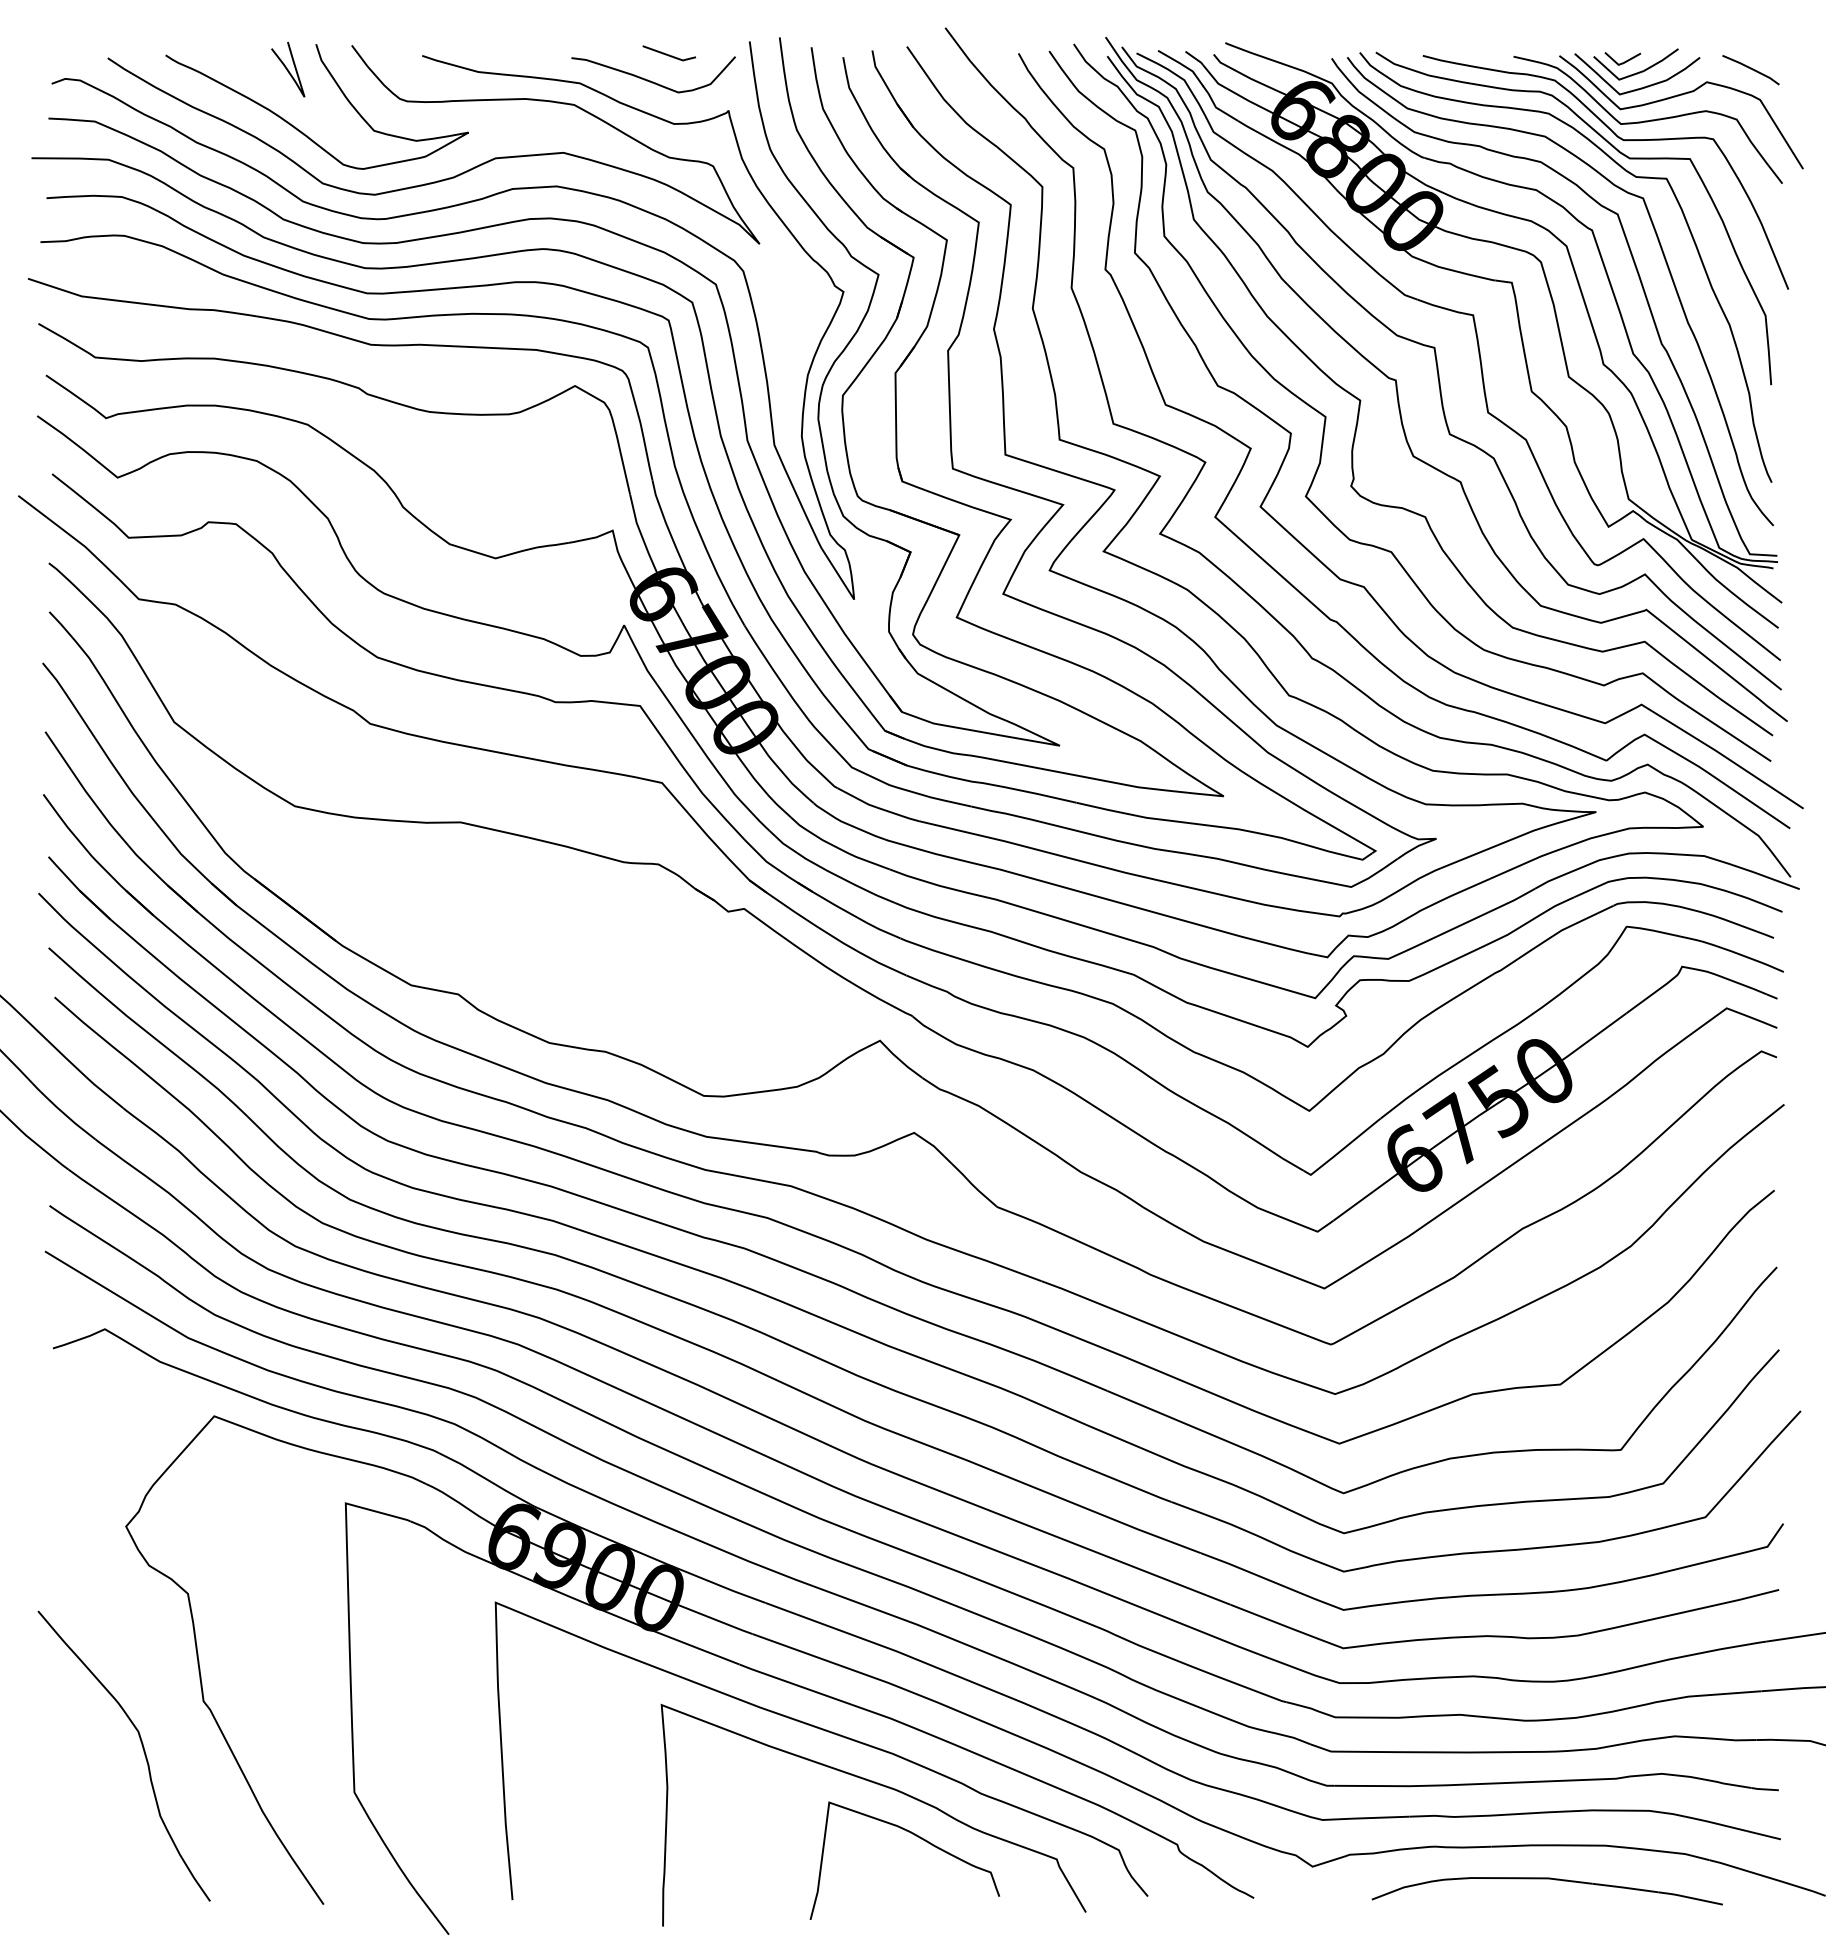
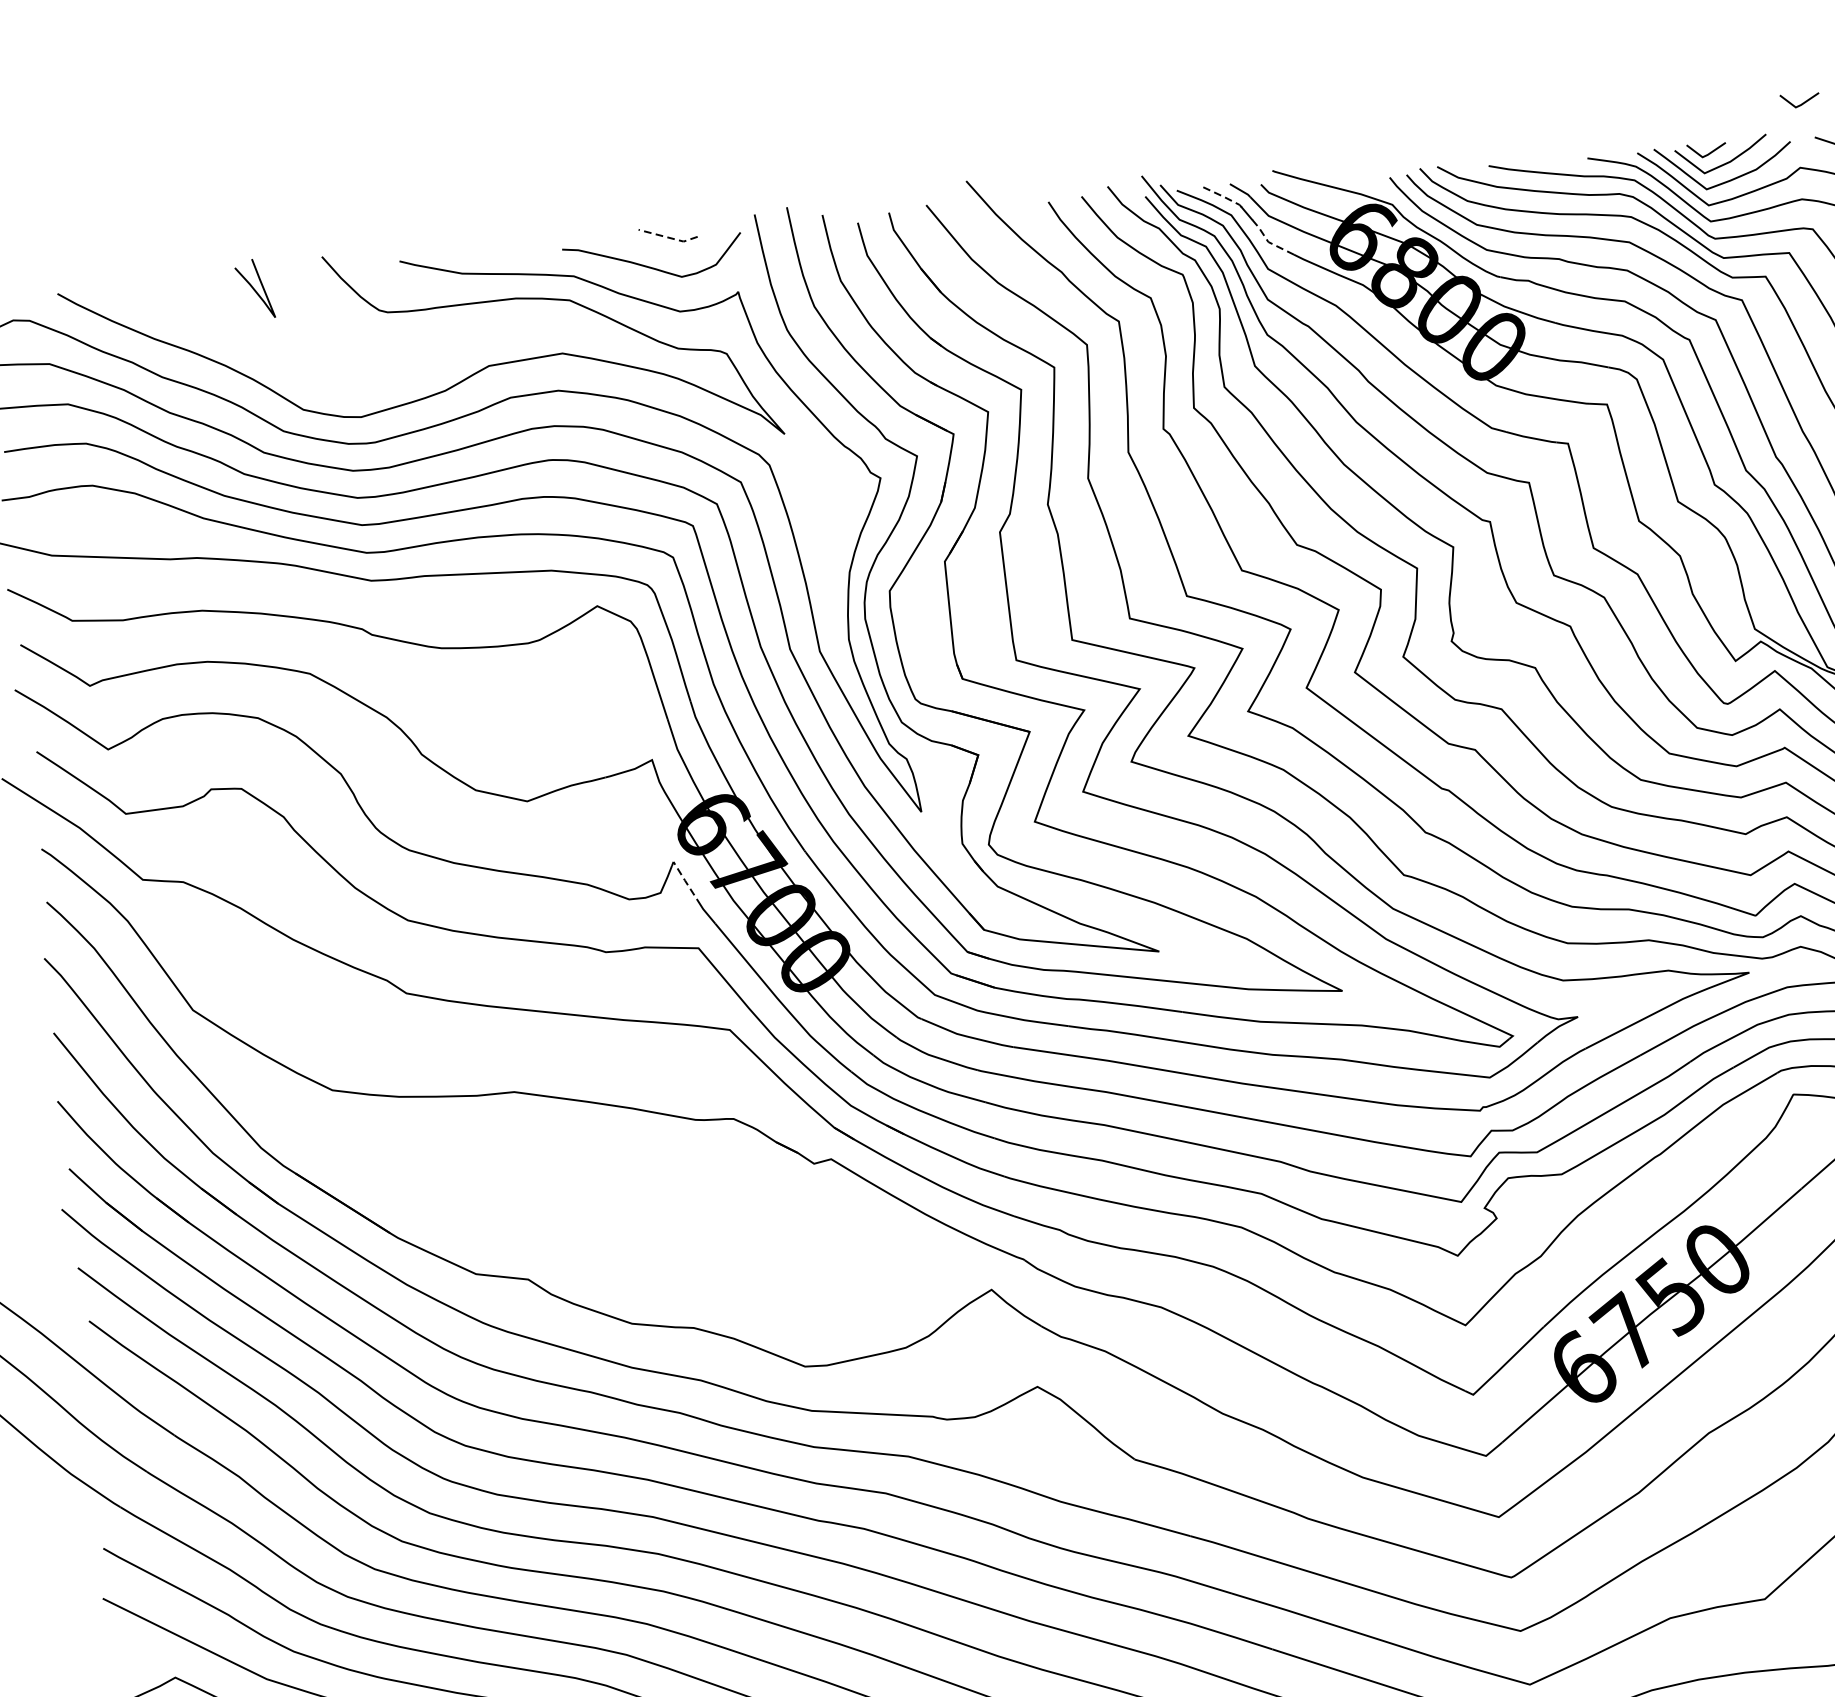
line: (1713, 23) -> (1801, 103), added
line: (669, 55) -> (668, 237), solid -> dashed
line: (1177, 62) -> (1222, 196), solid -> dashed
curve: (339, 89) -> (312, 305), removed
line: (1215, 107) -> (1267, 242), solid -> dashed
line: (632, 642) -> (684, 879), solid -> dashed

